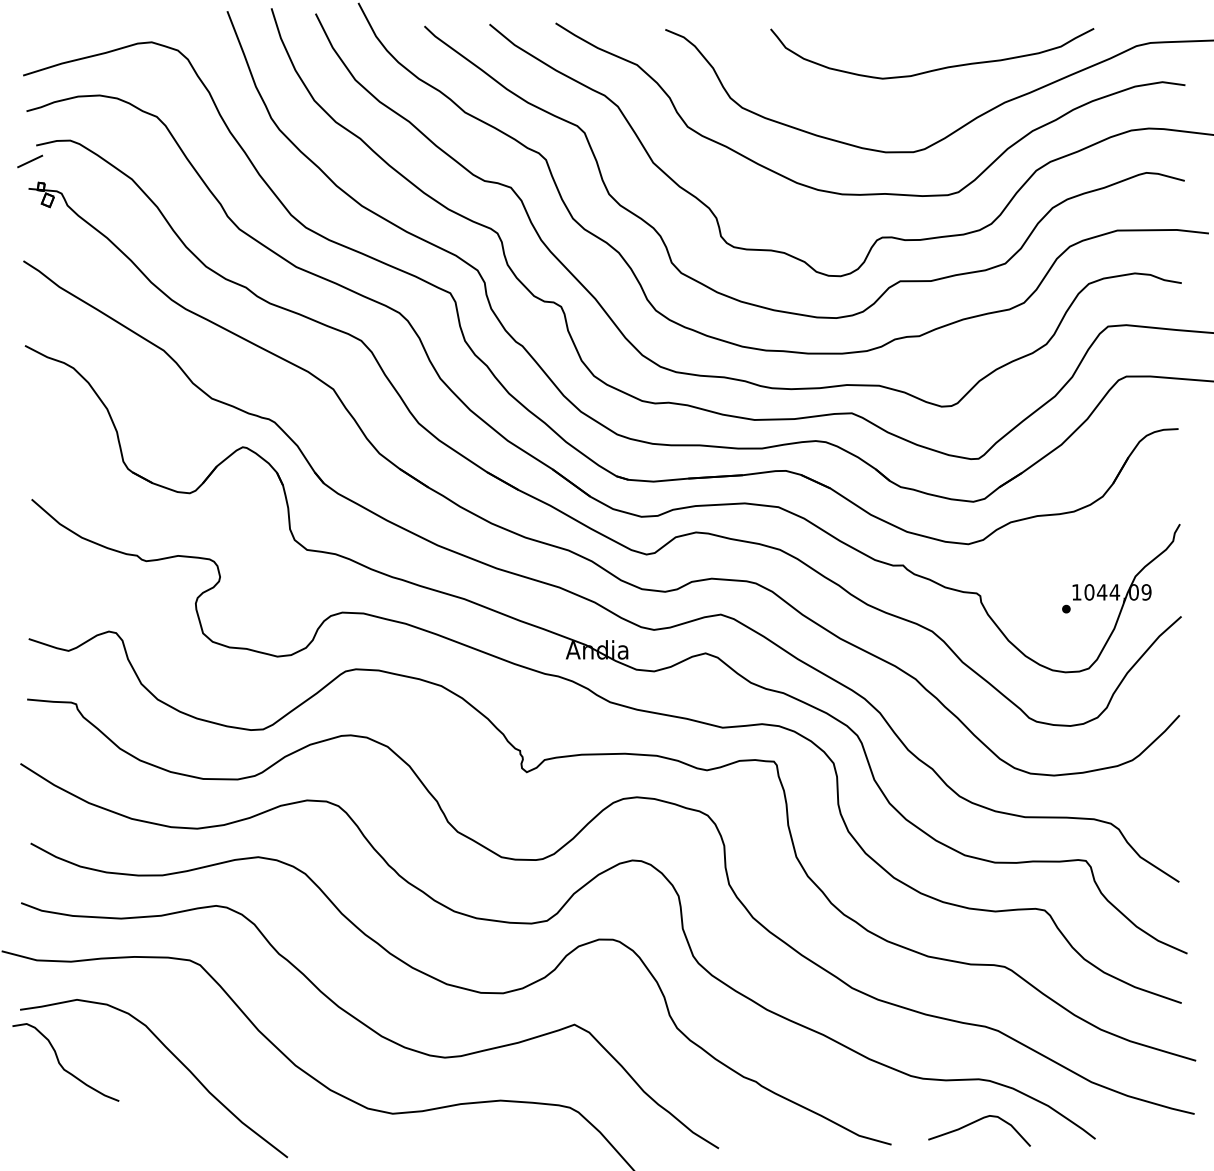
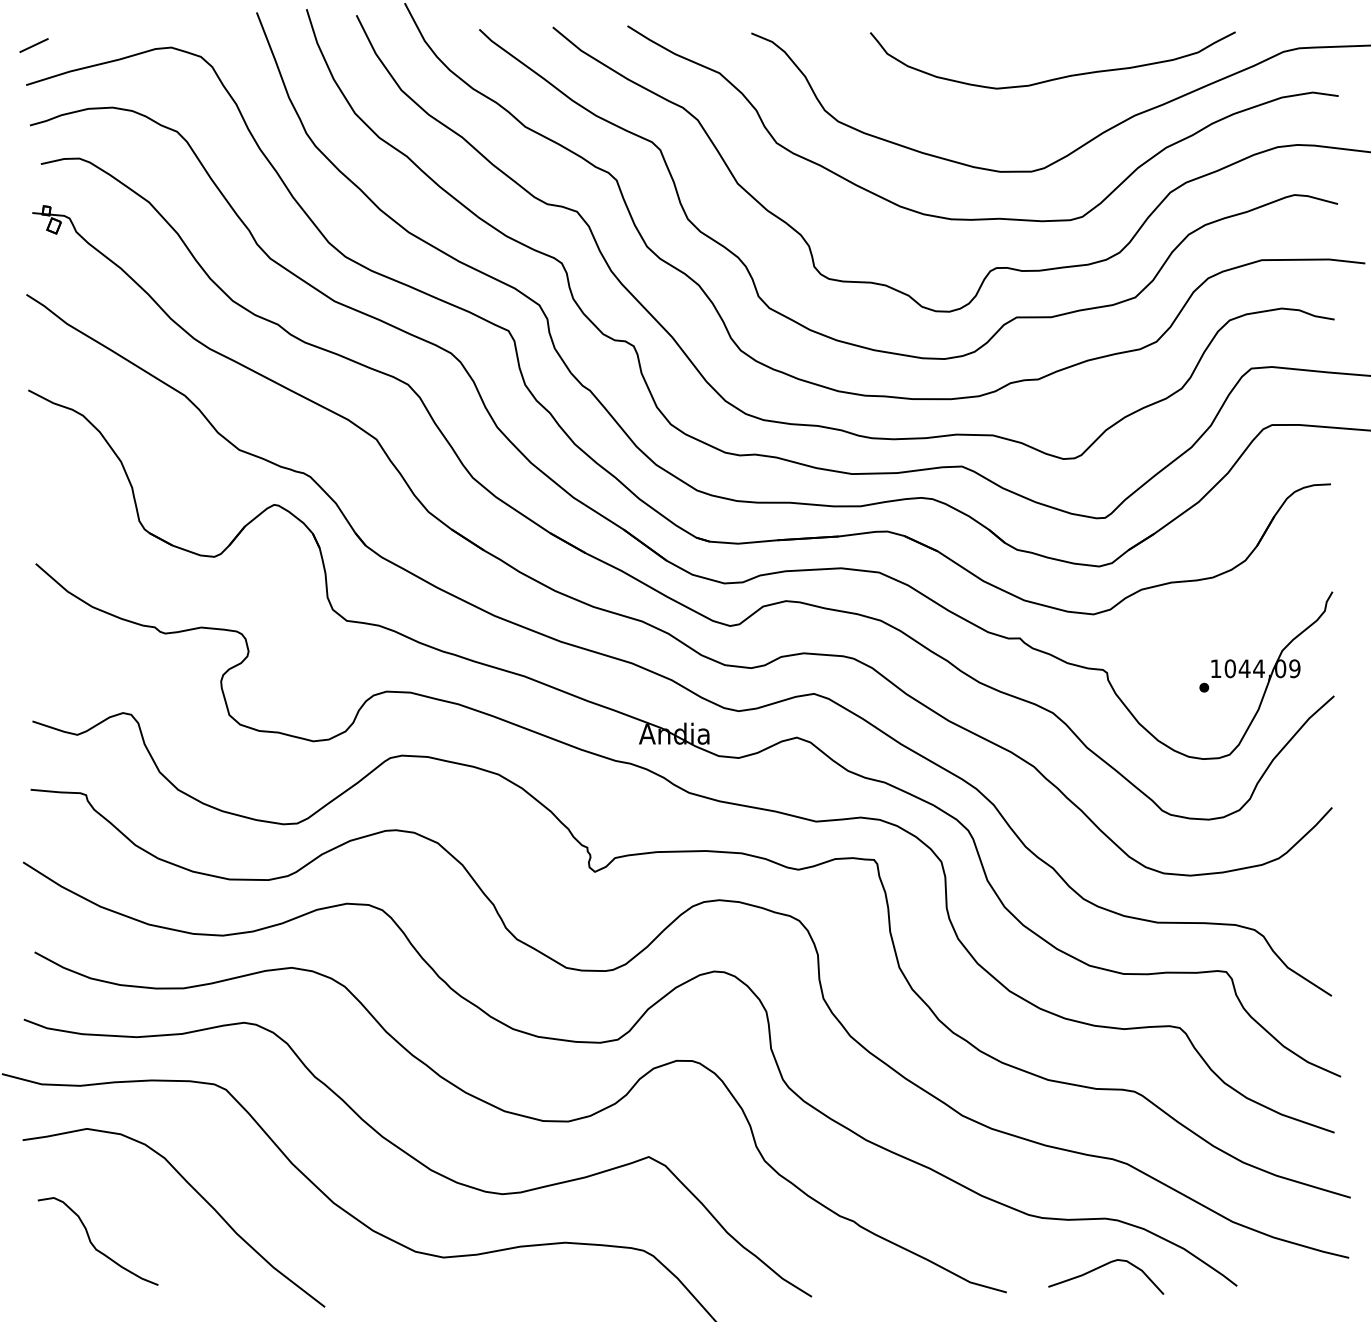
line: (30, 161) -> (34, 45), moved
curve: (62, 1065) -> (94, 1244), moved

